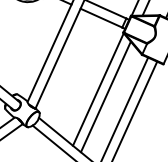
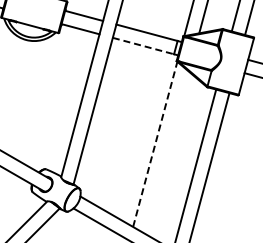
line: (101, 18) -> (143, 46), solid -> dashed
line: (98, 88) -> (155, 143), solid -> dashed
line: (105, 96) -> (166, 152), removed

